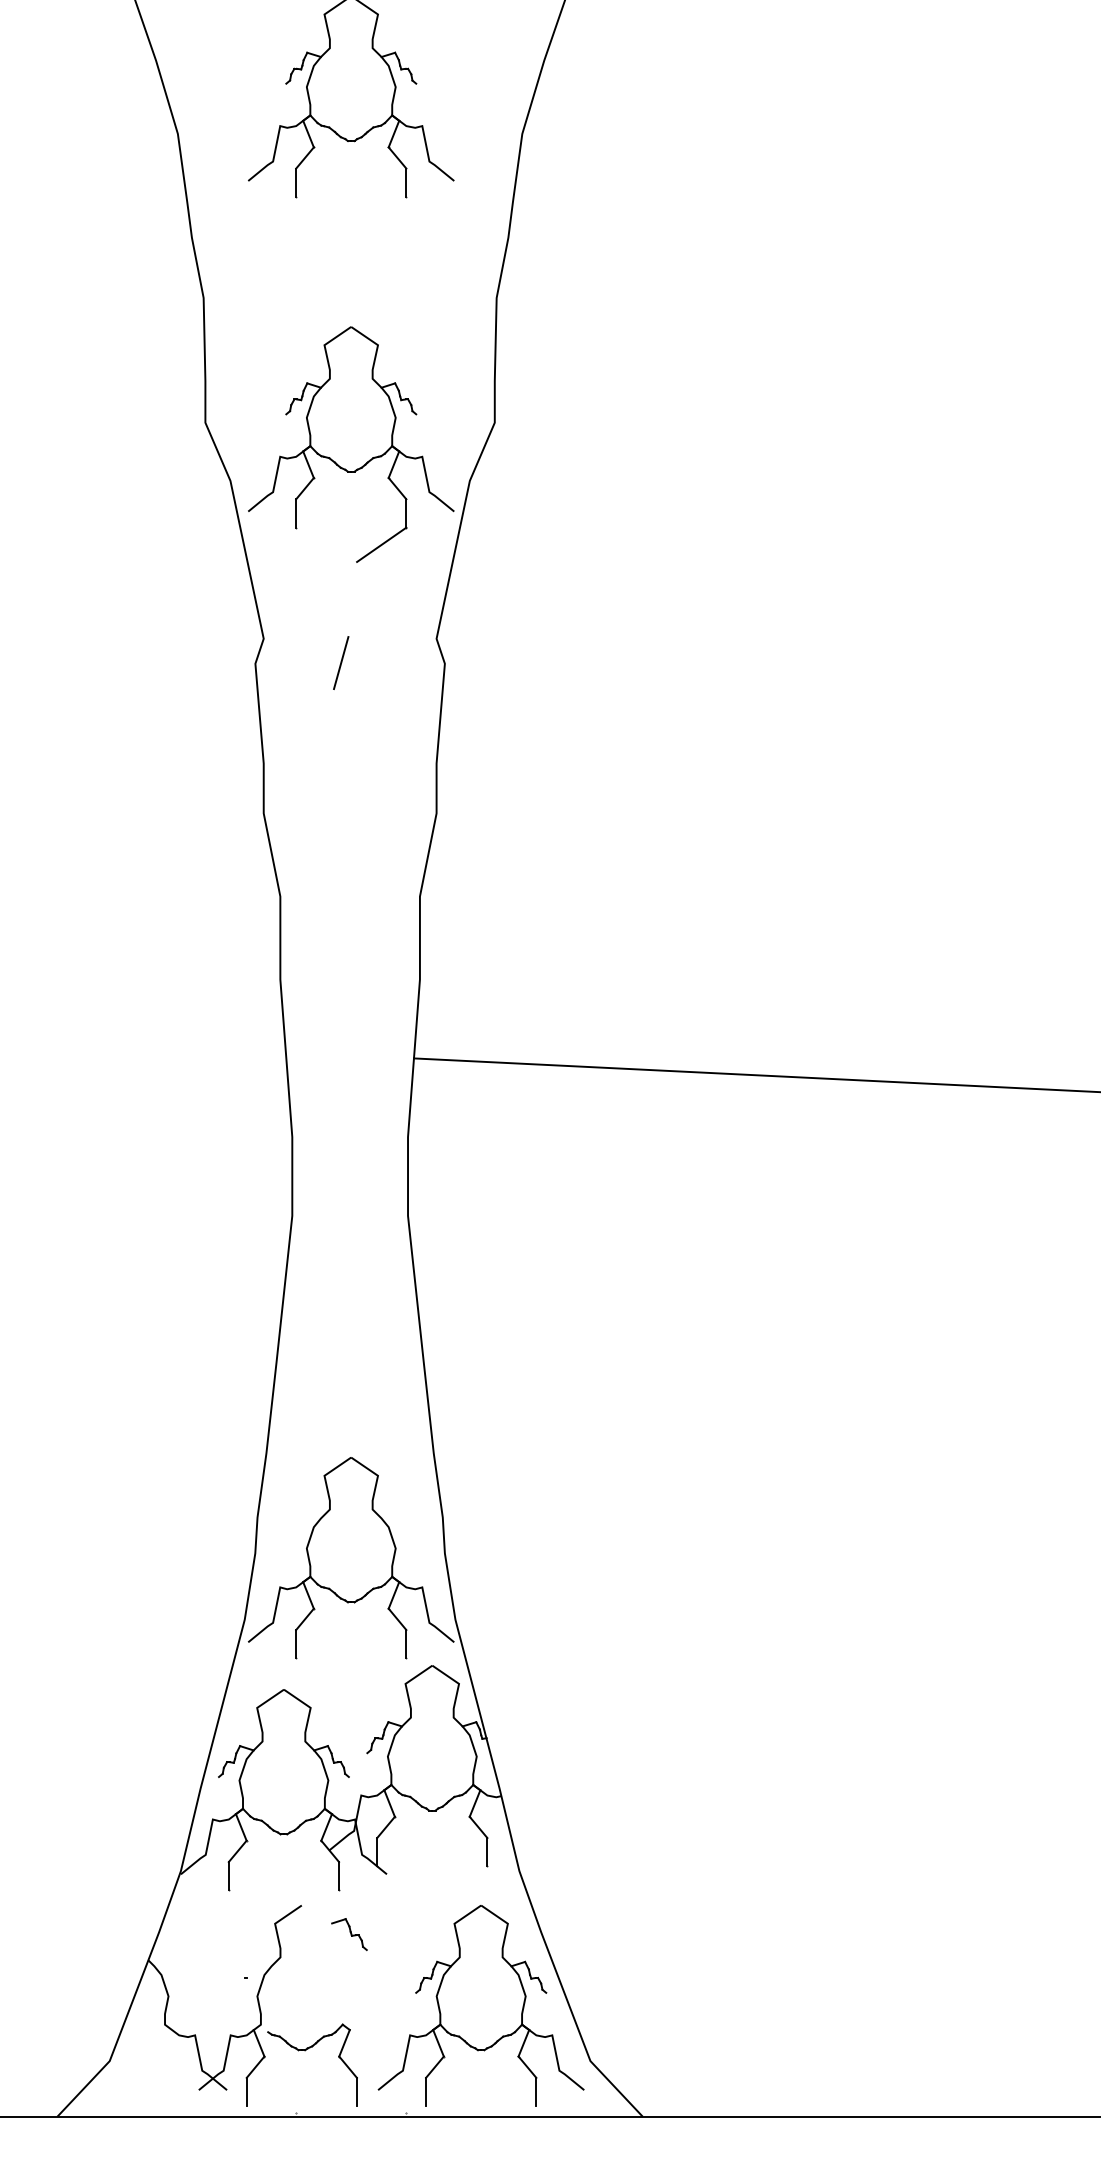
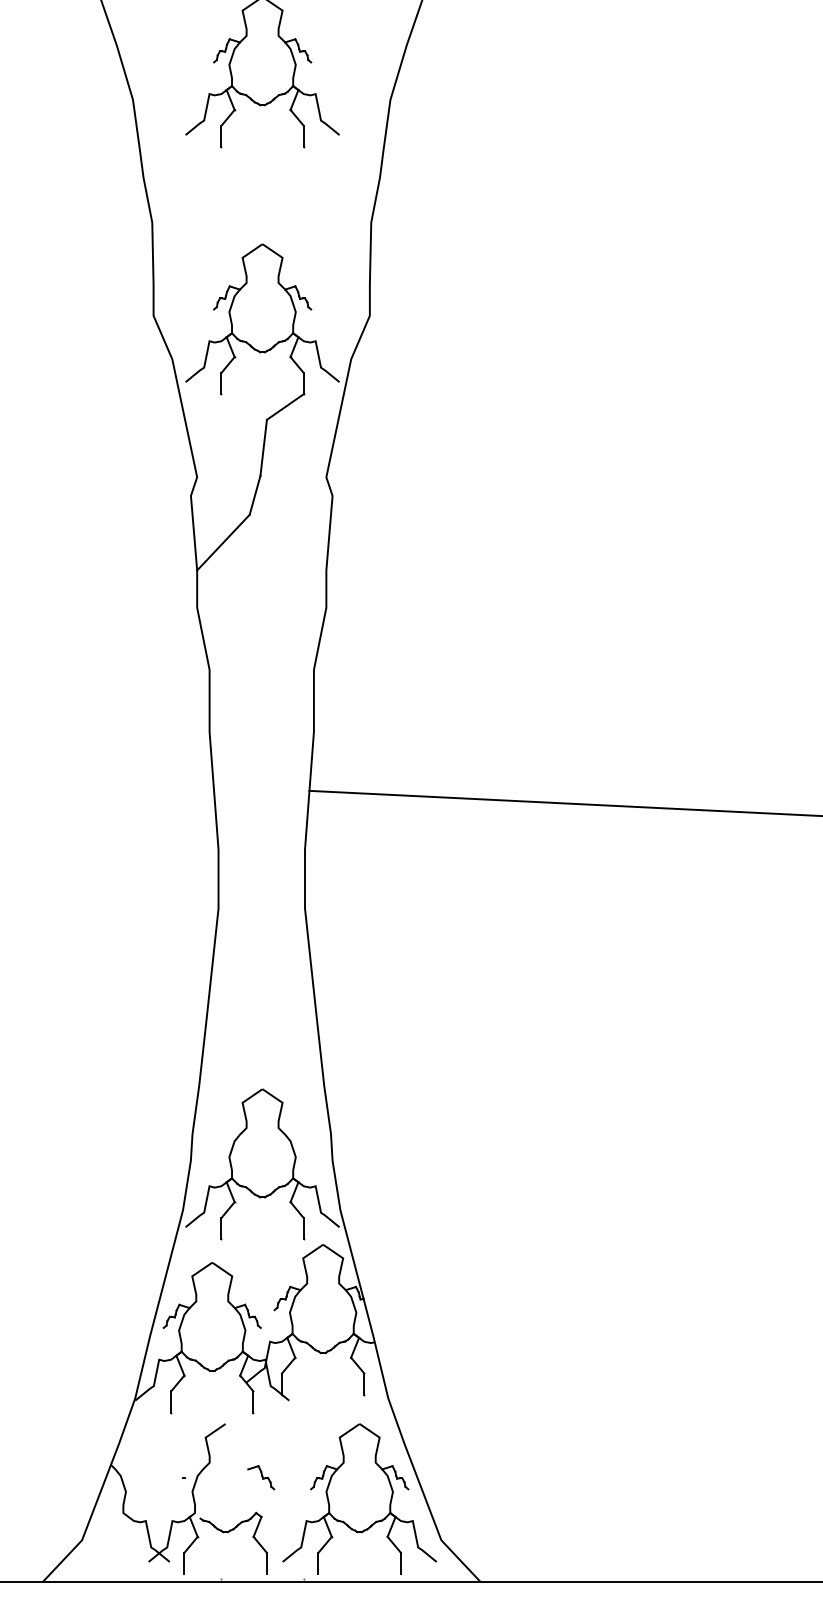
line: (352, 598) -> (263, 447), added
line: (298, 726) -> (223, 542), added
part: (349, 1934) -> (261, 1477), moved

